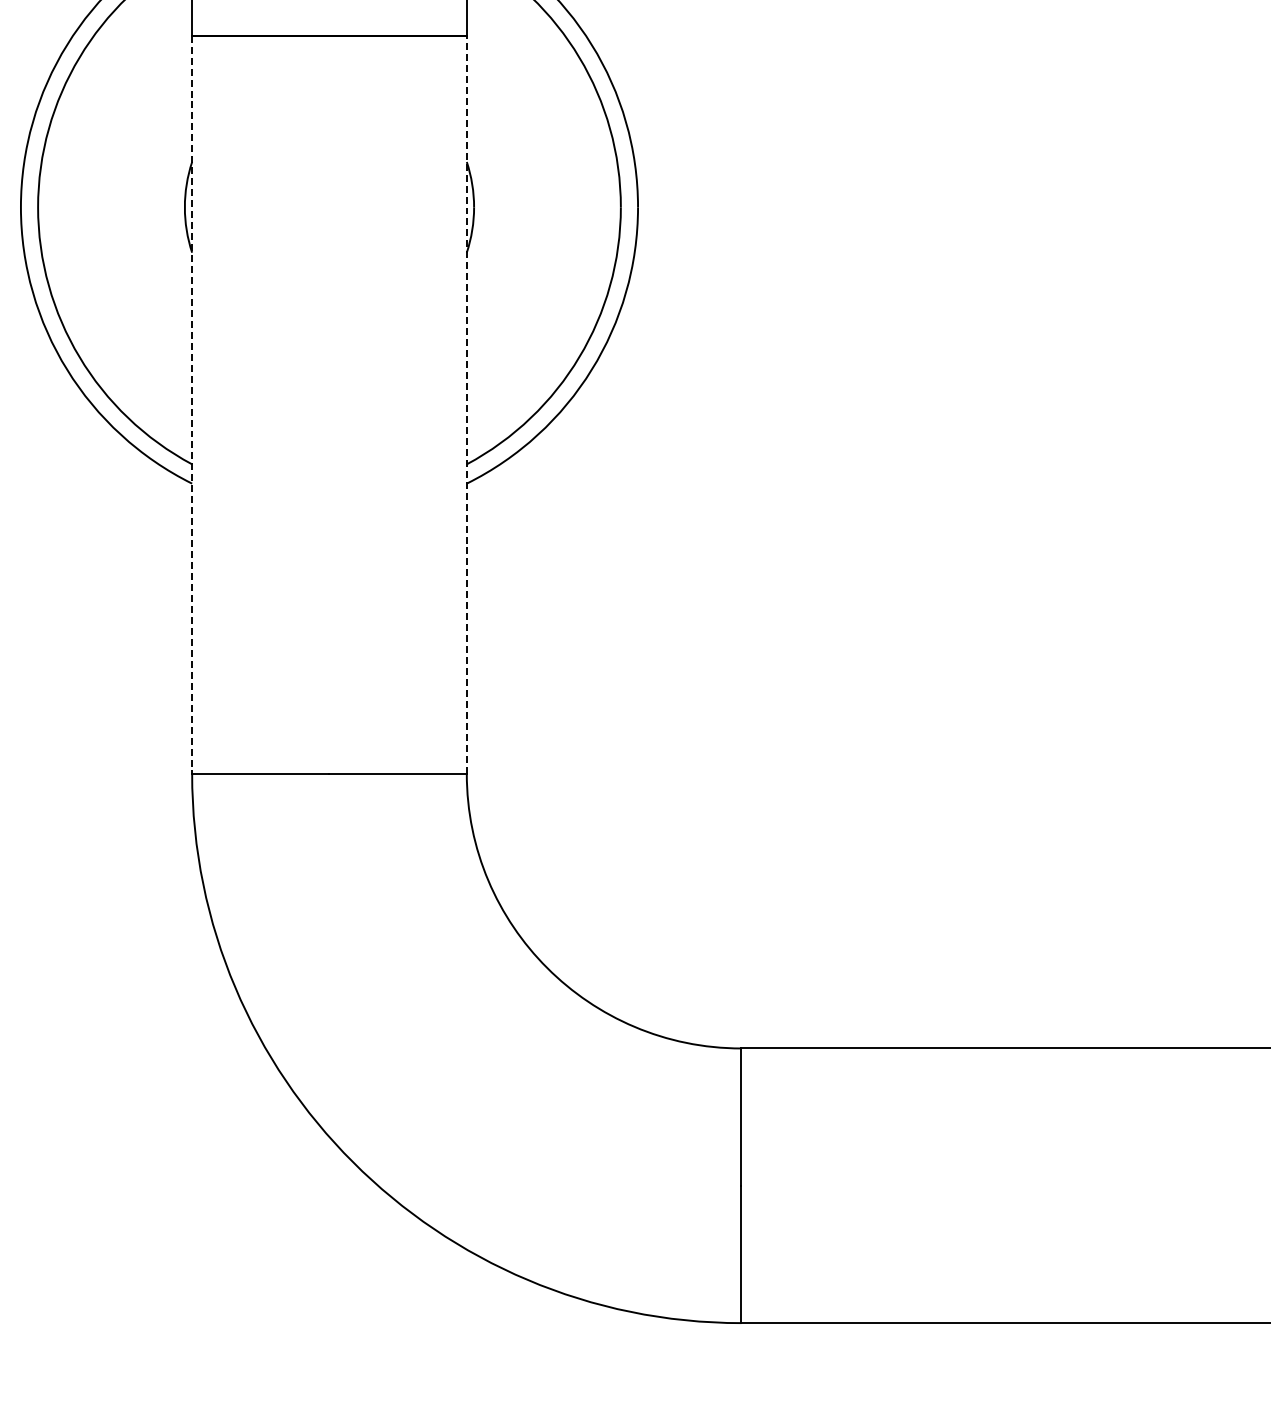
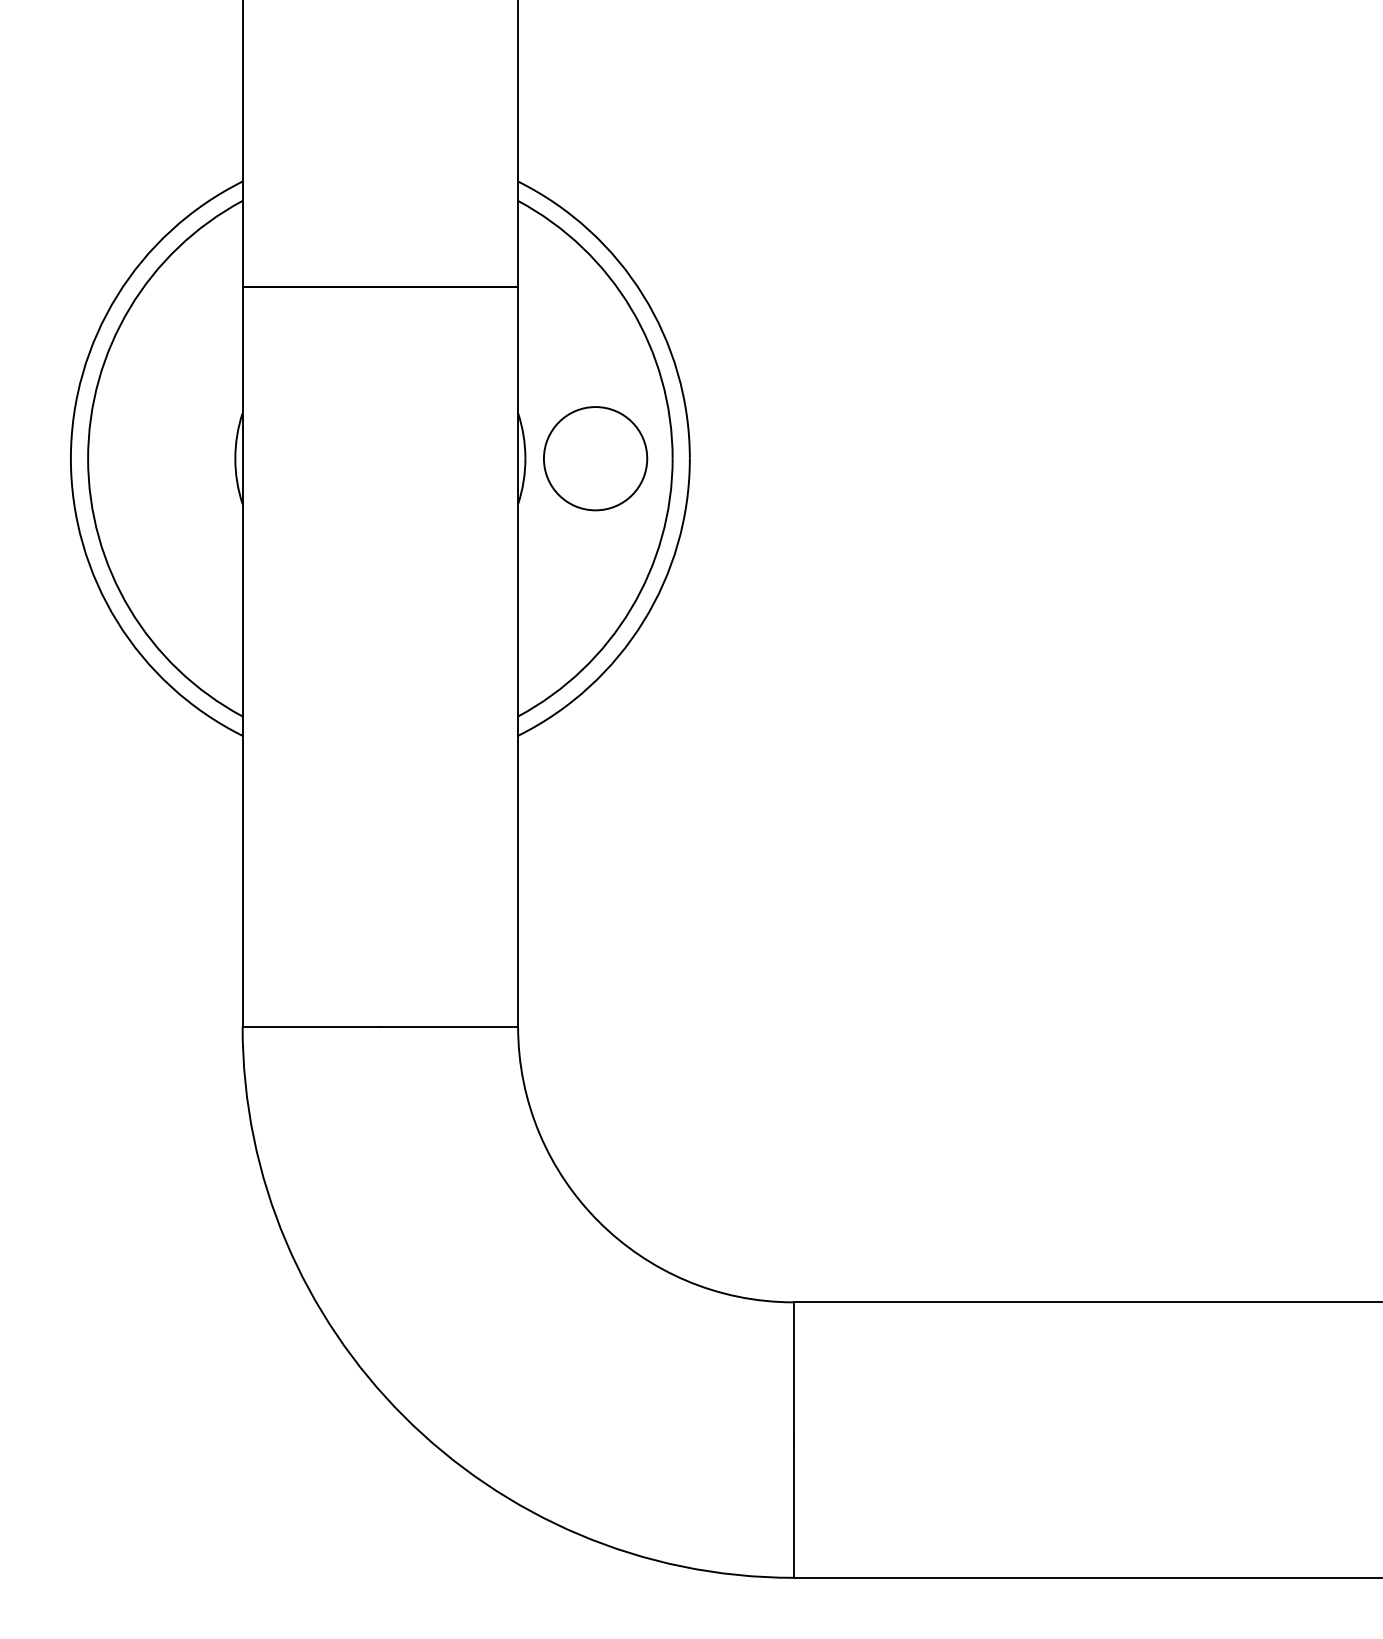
circle: (543, 207) -> (595, 458), added
line: (467, 404) -> (518, 656), dashed -> solid
line: (192, 405) -> (242, 657), dashed -> solid

